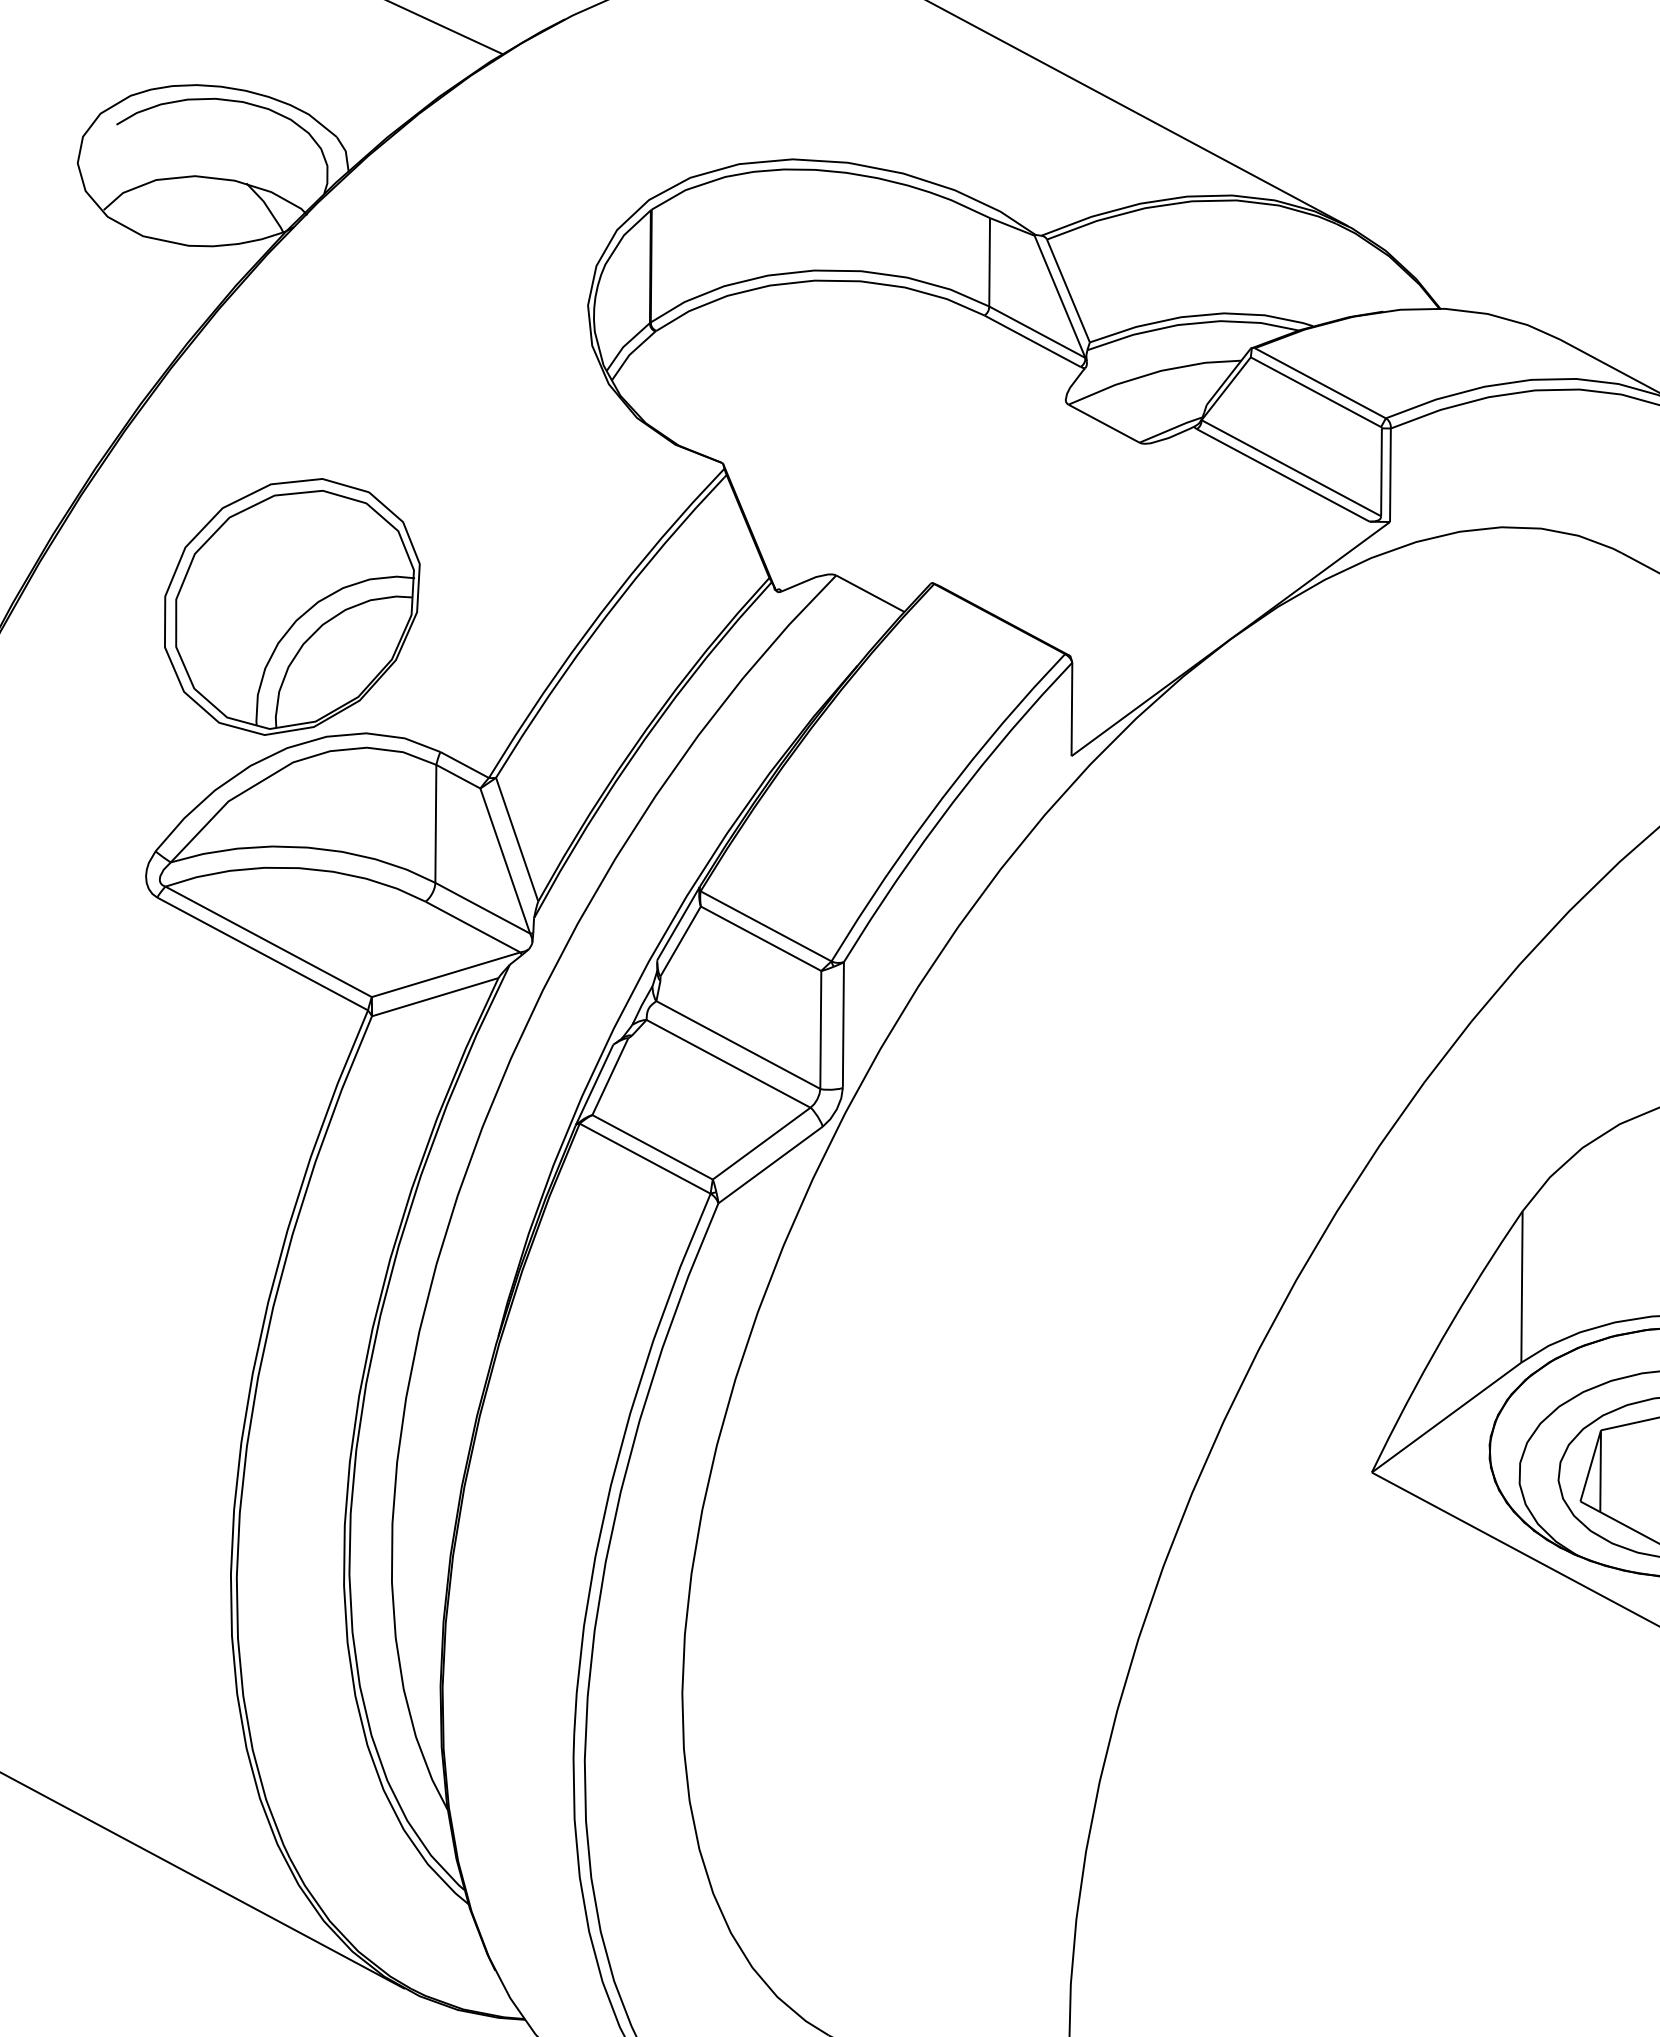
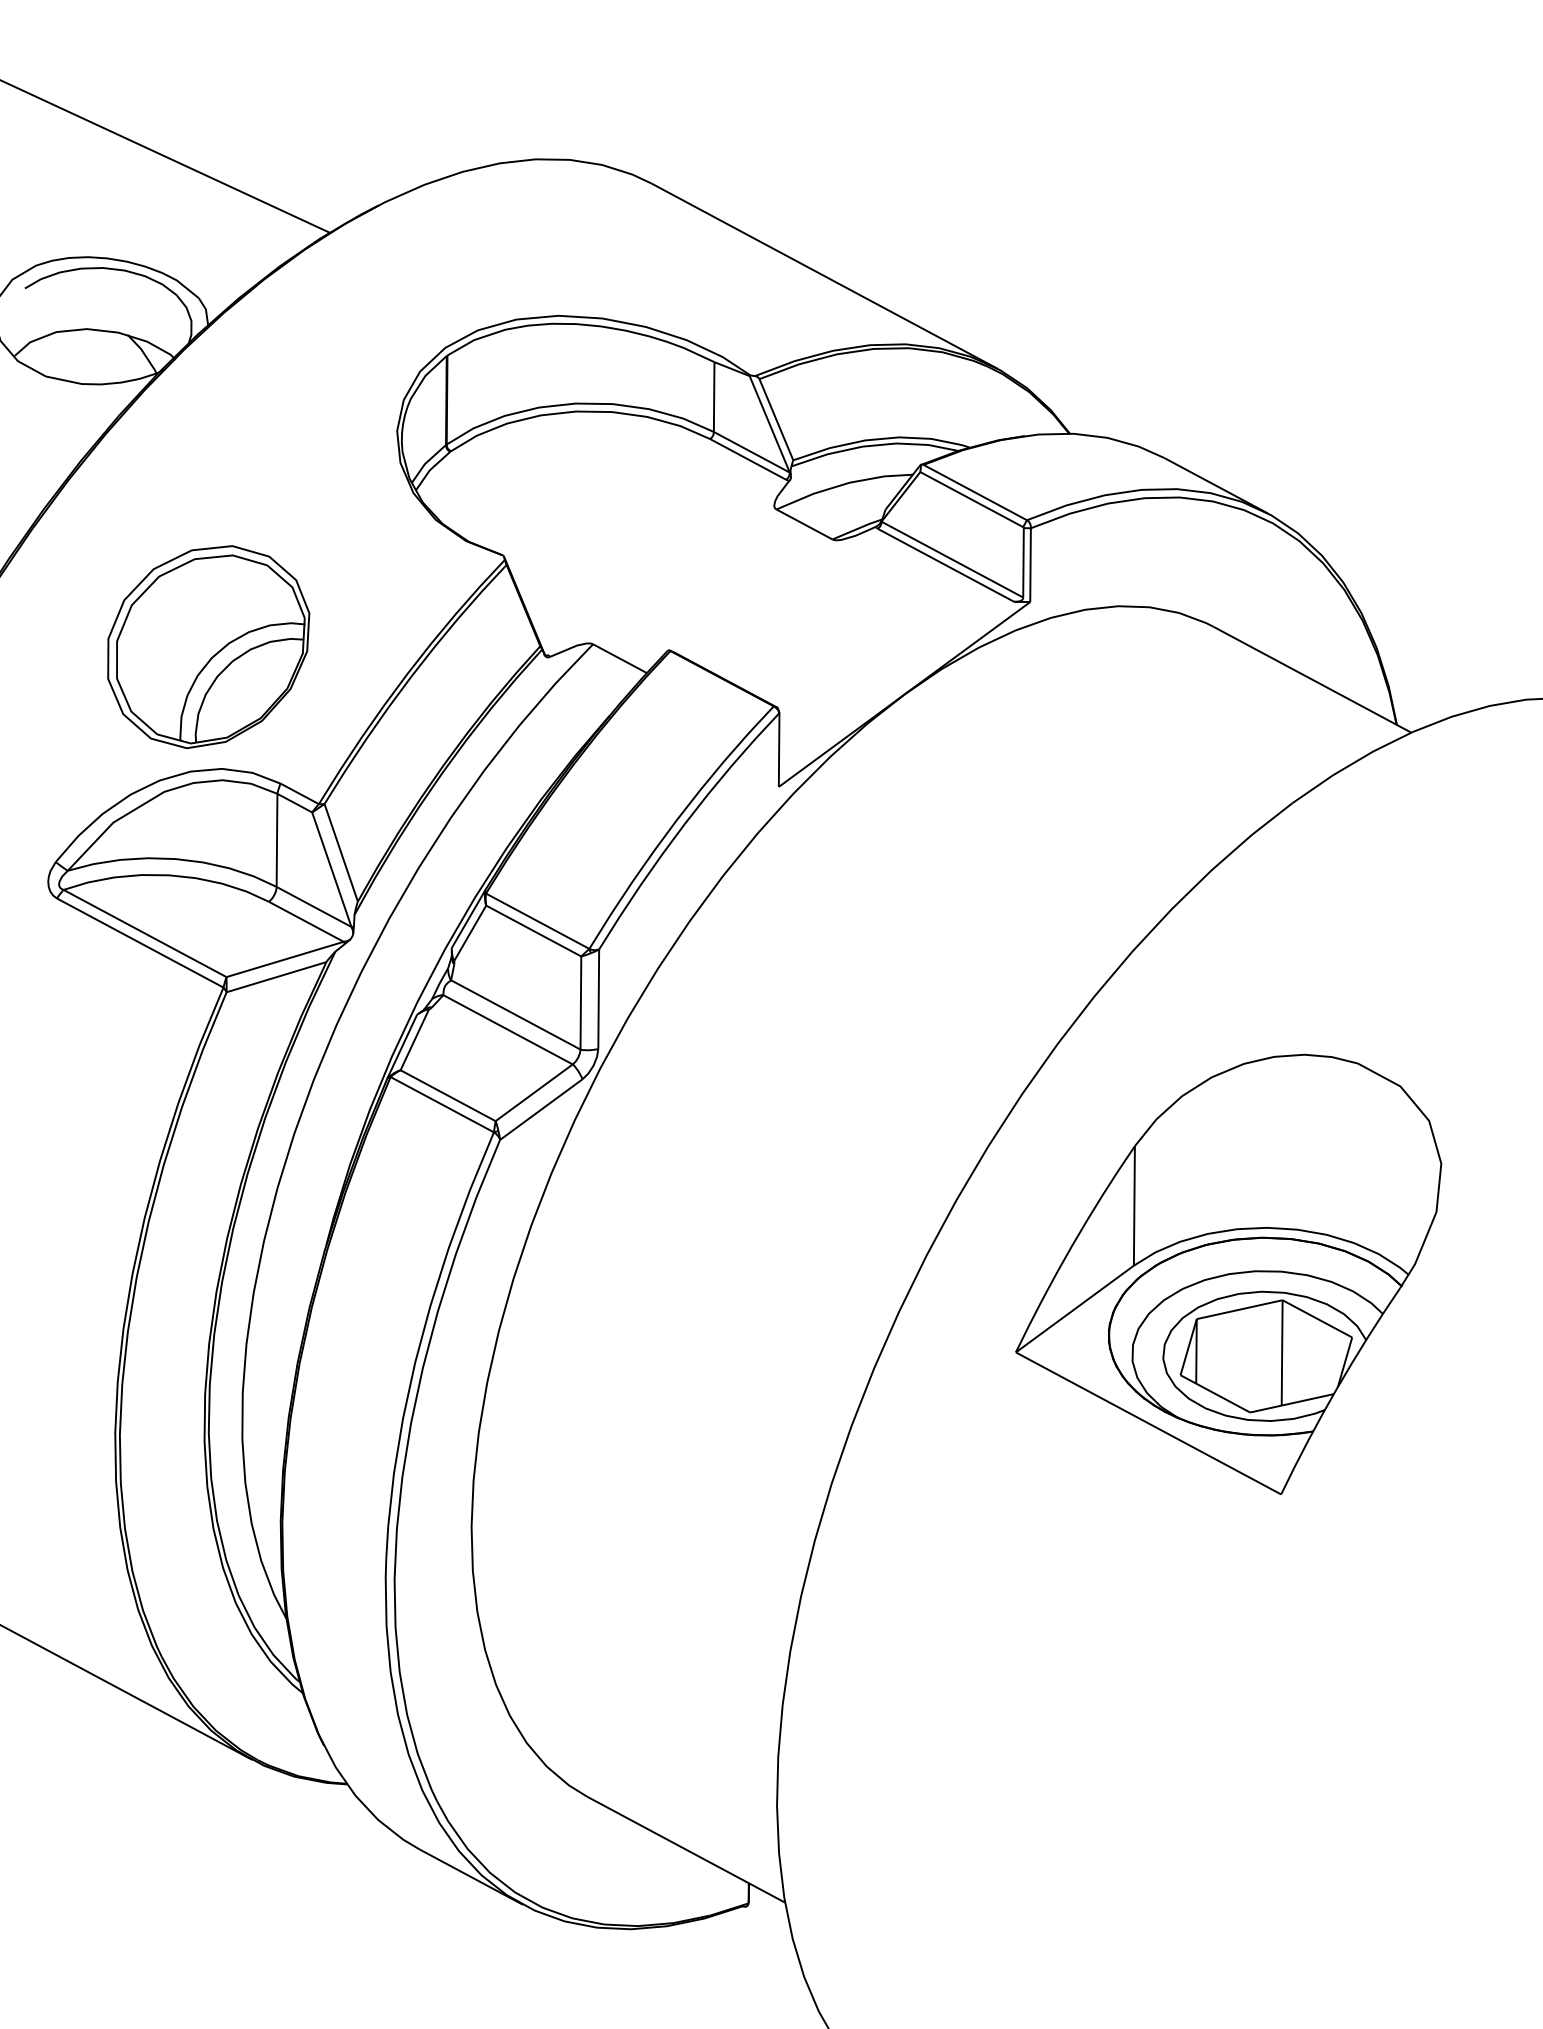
part: (292, 607) -> (208, 647), moved

